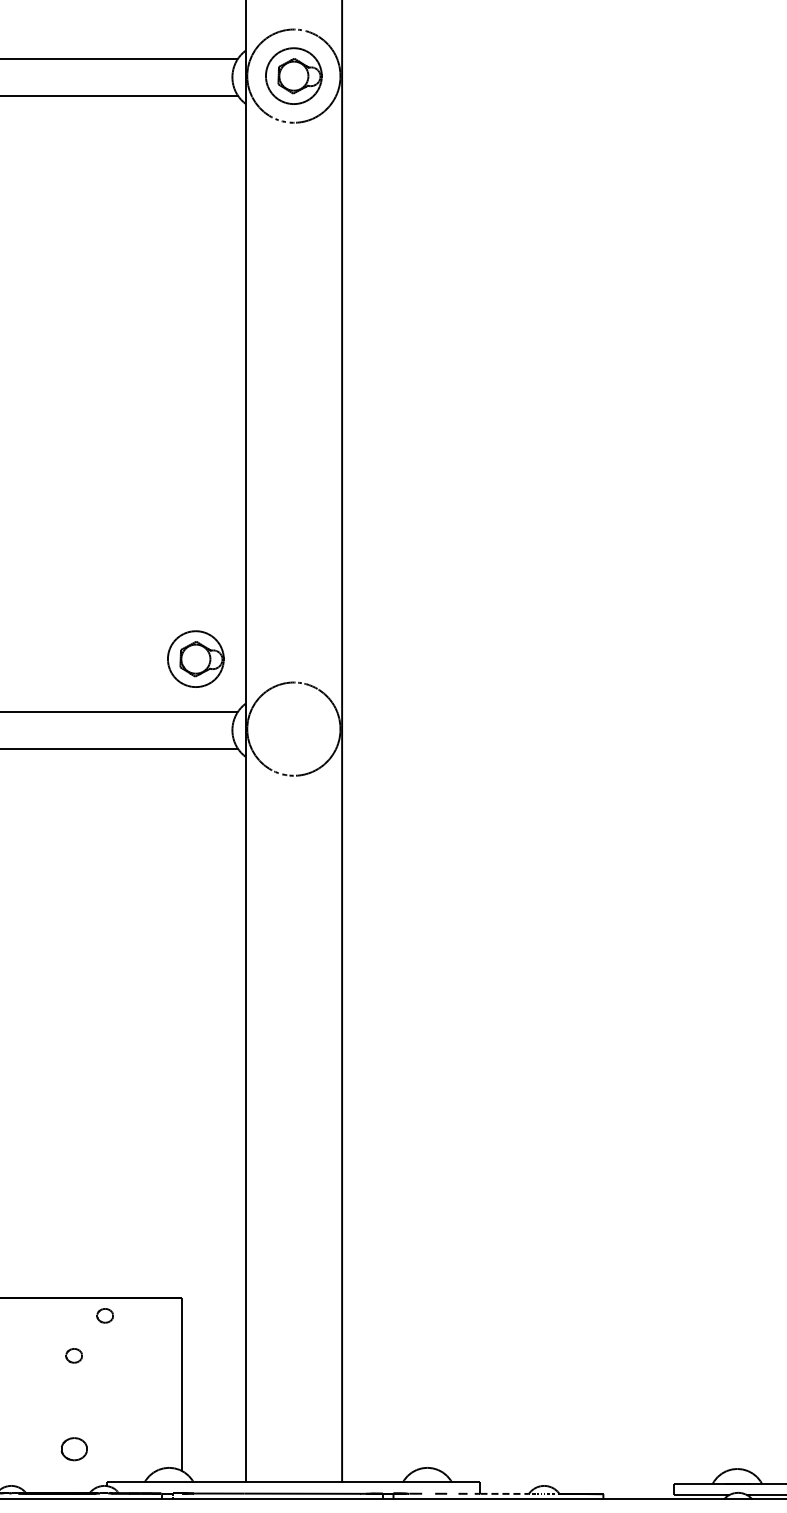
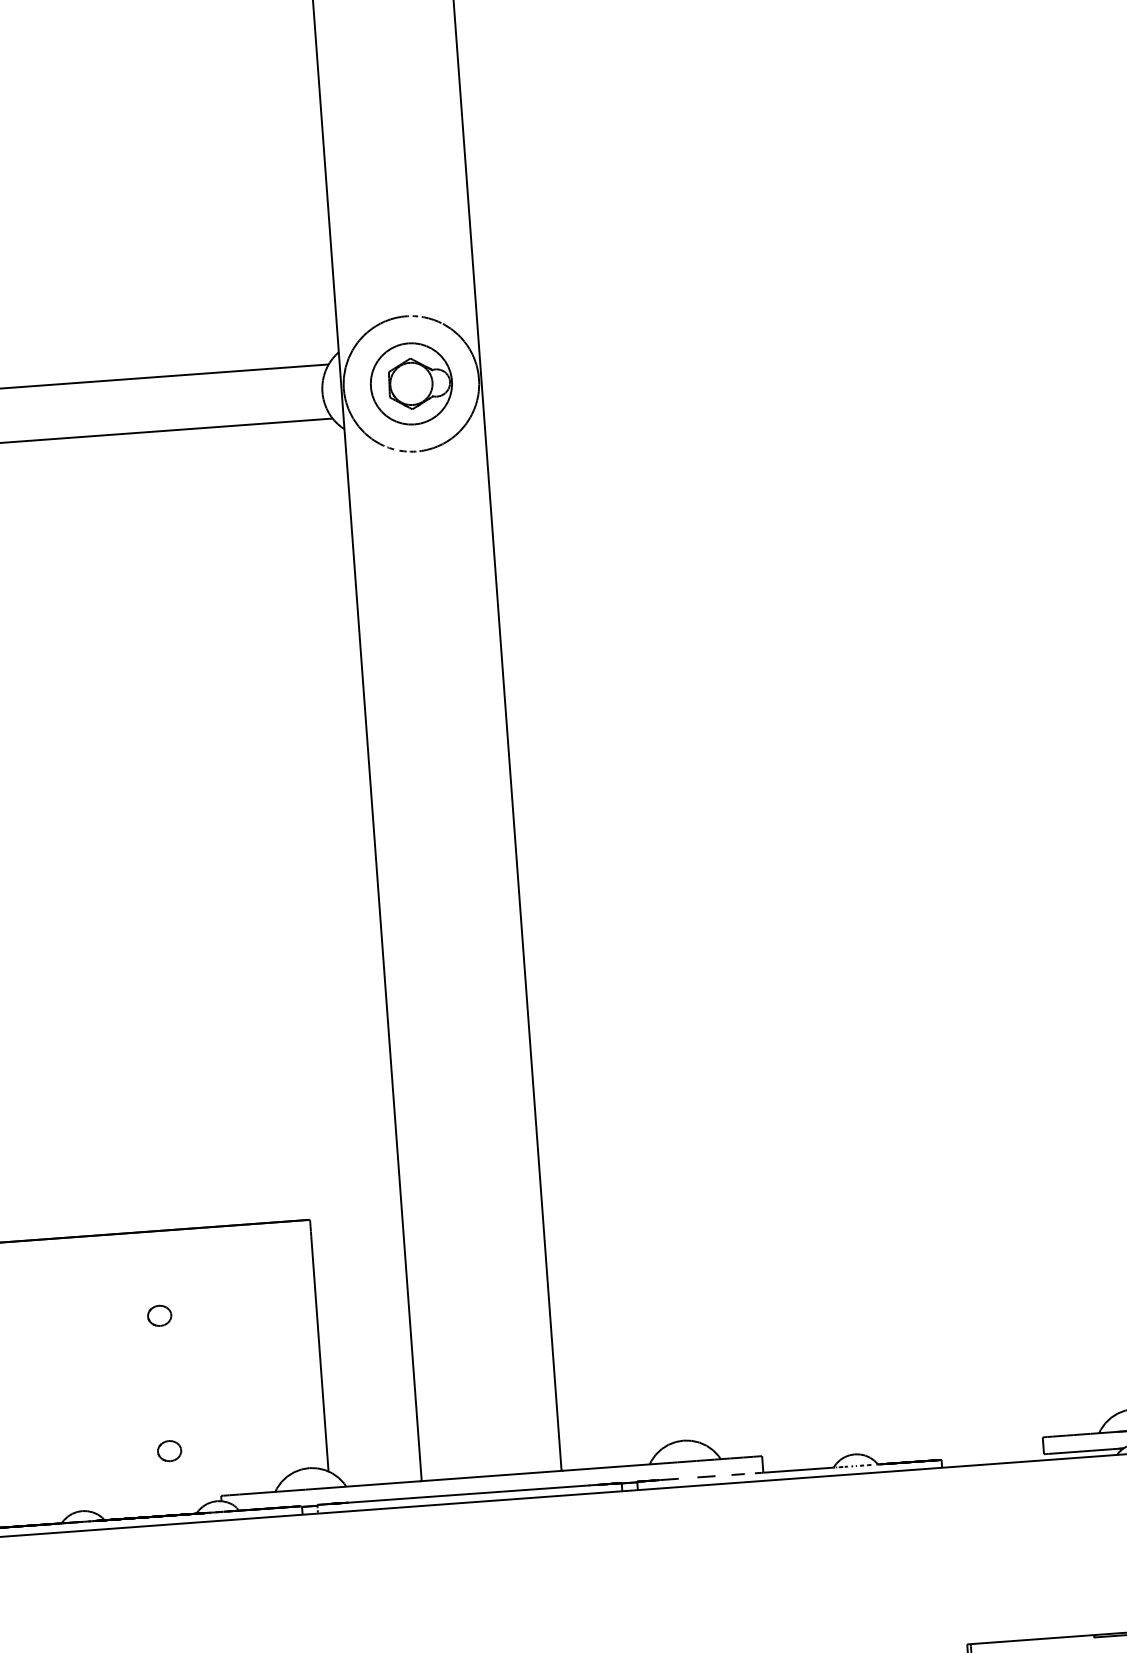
part: (195, 658) -> (410, 383), moved
part: (104, 1315) -> (199, 1254), removed
part: (73, 1448) -> (168, 1450), size x0.62
line: (505, 1493) -> (799, 1469), dashed -> solid

